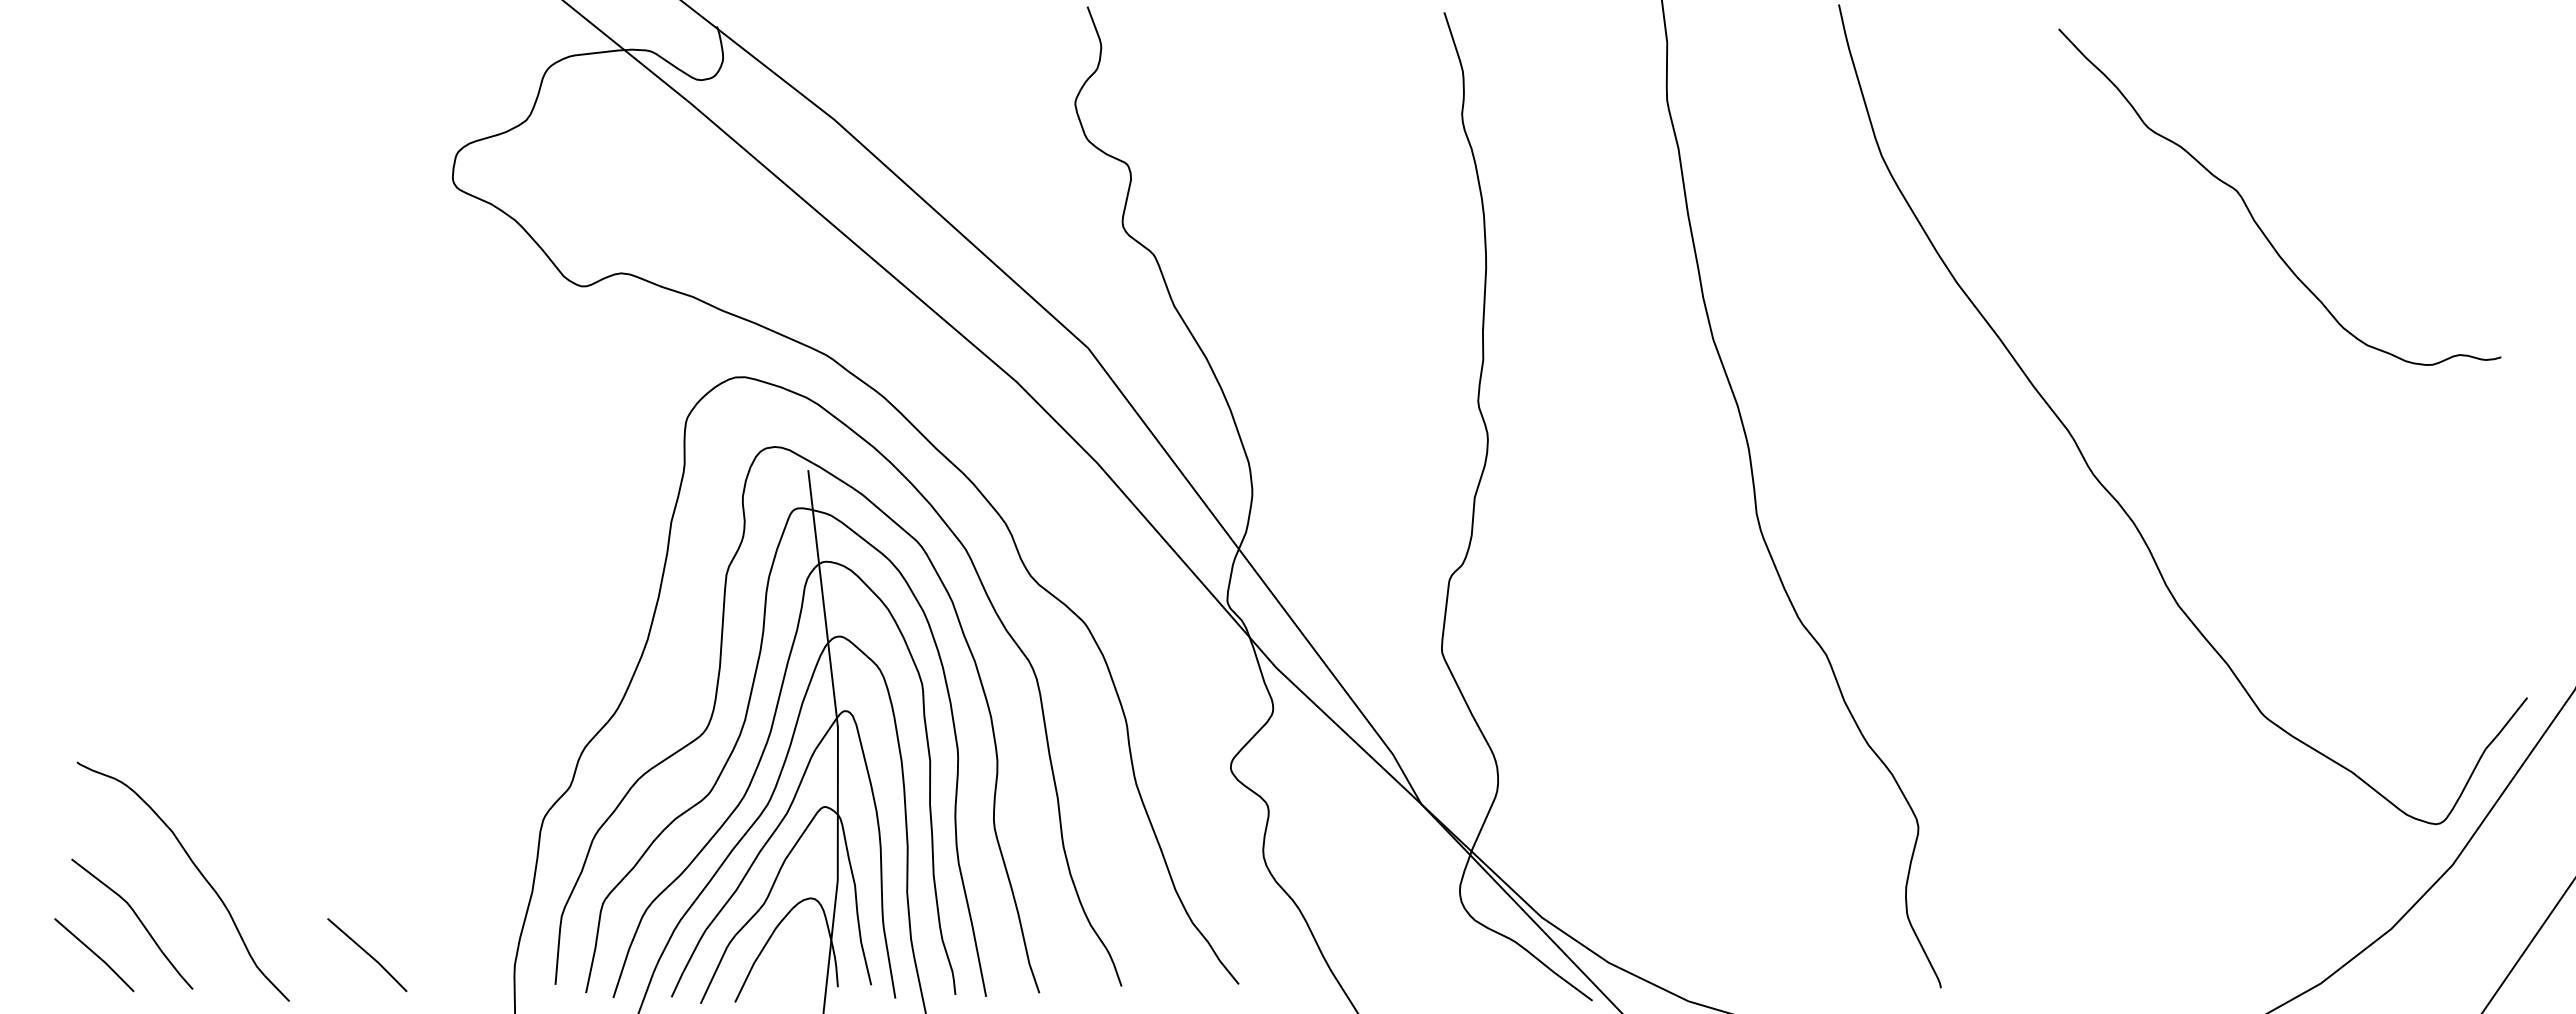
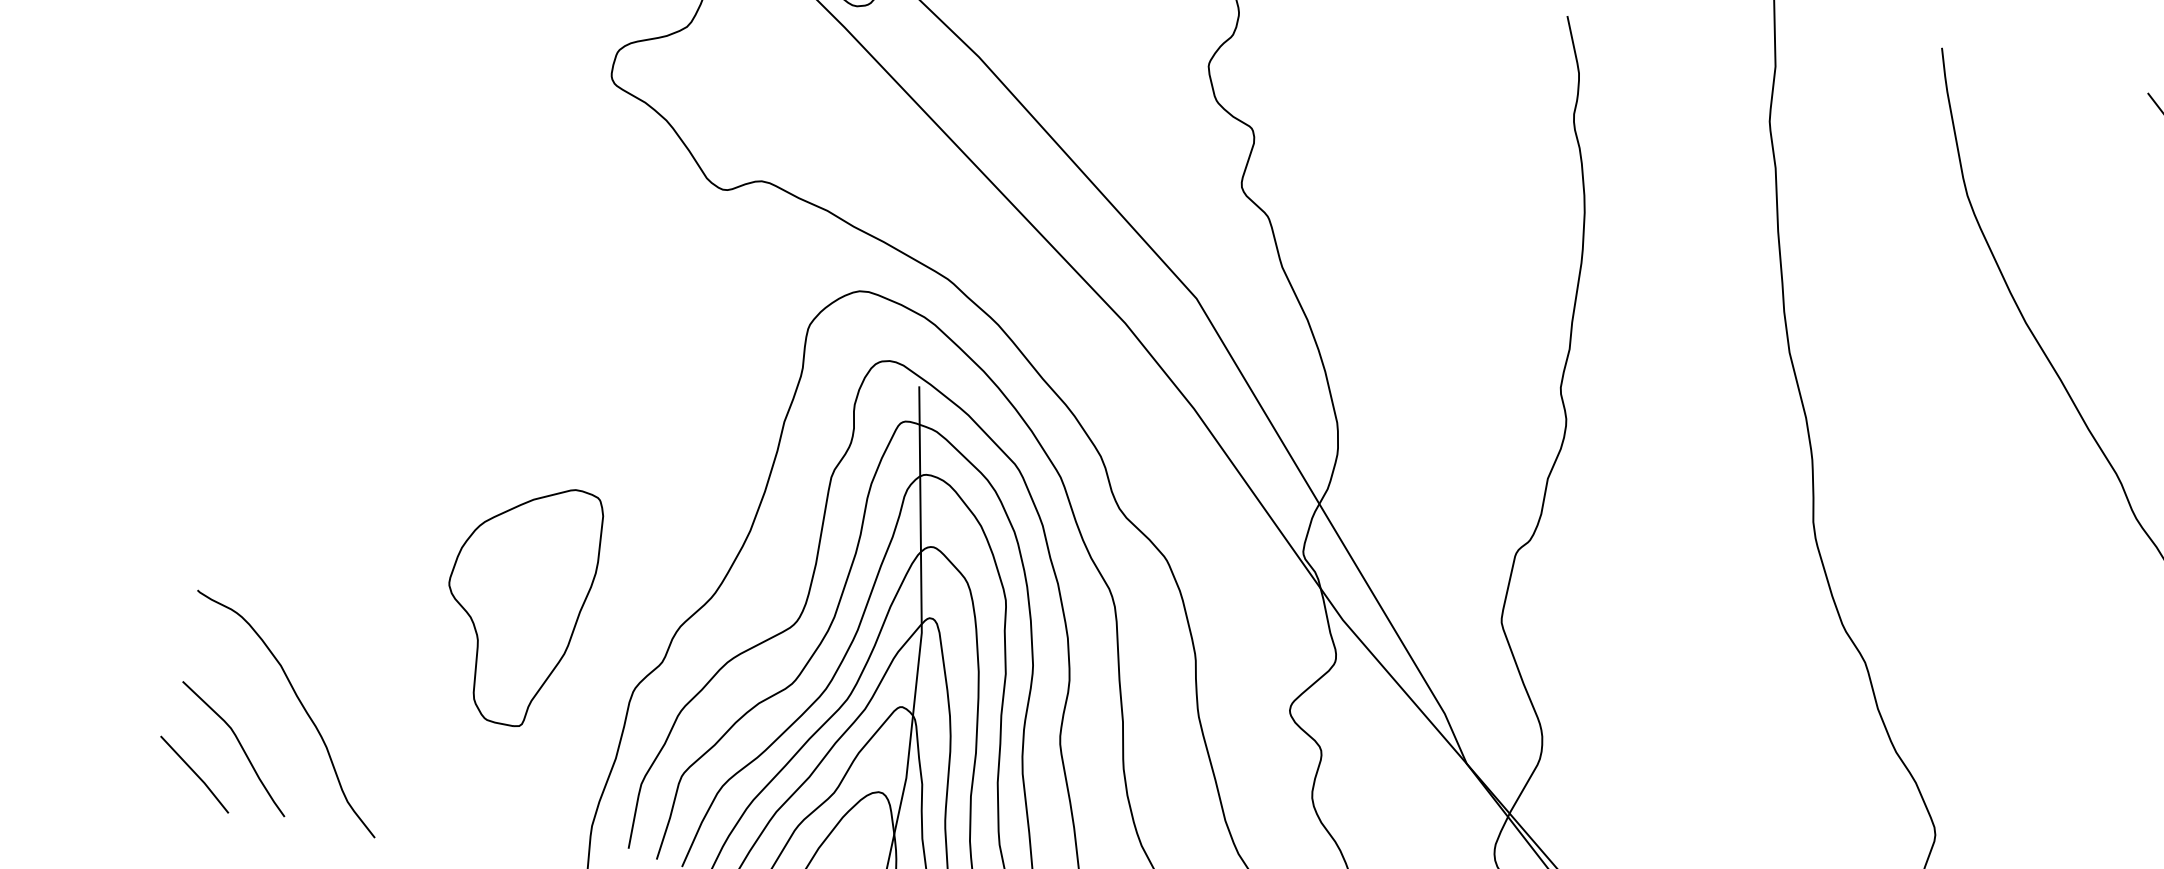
part: (415, 742) -> (520, 605), added
line: (367, 954) -> (453, 801), removed

